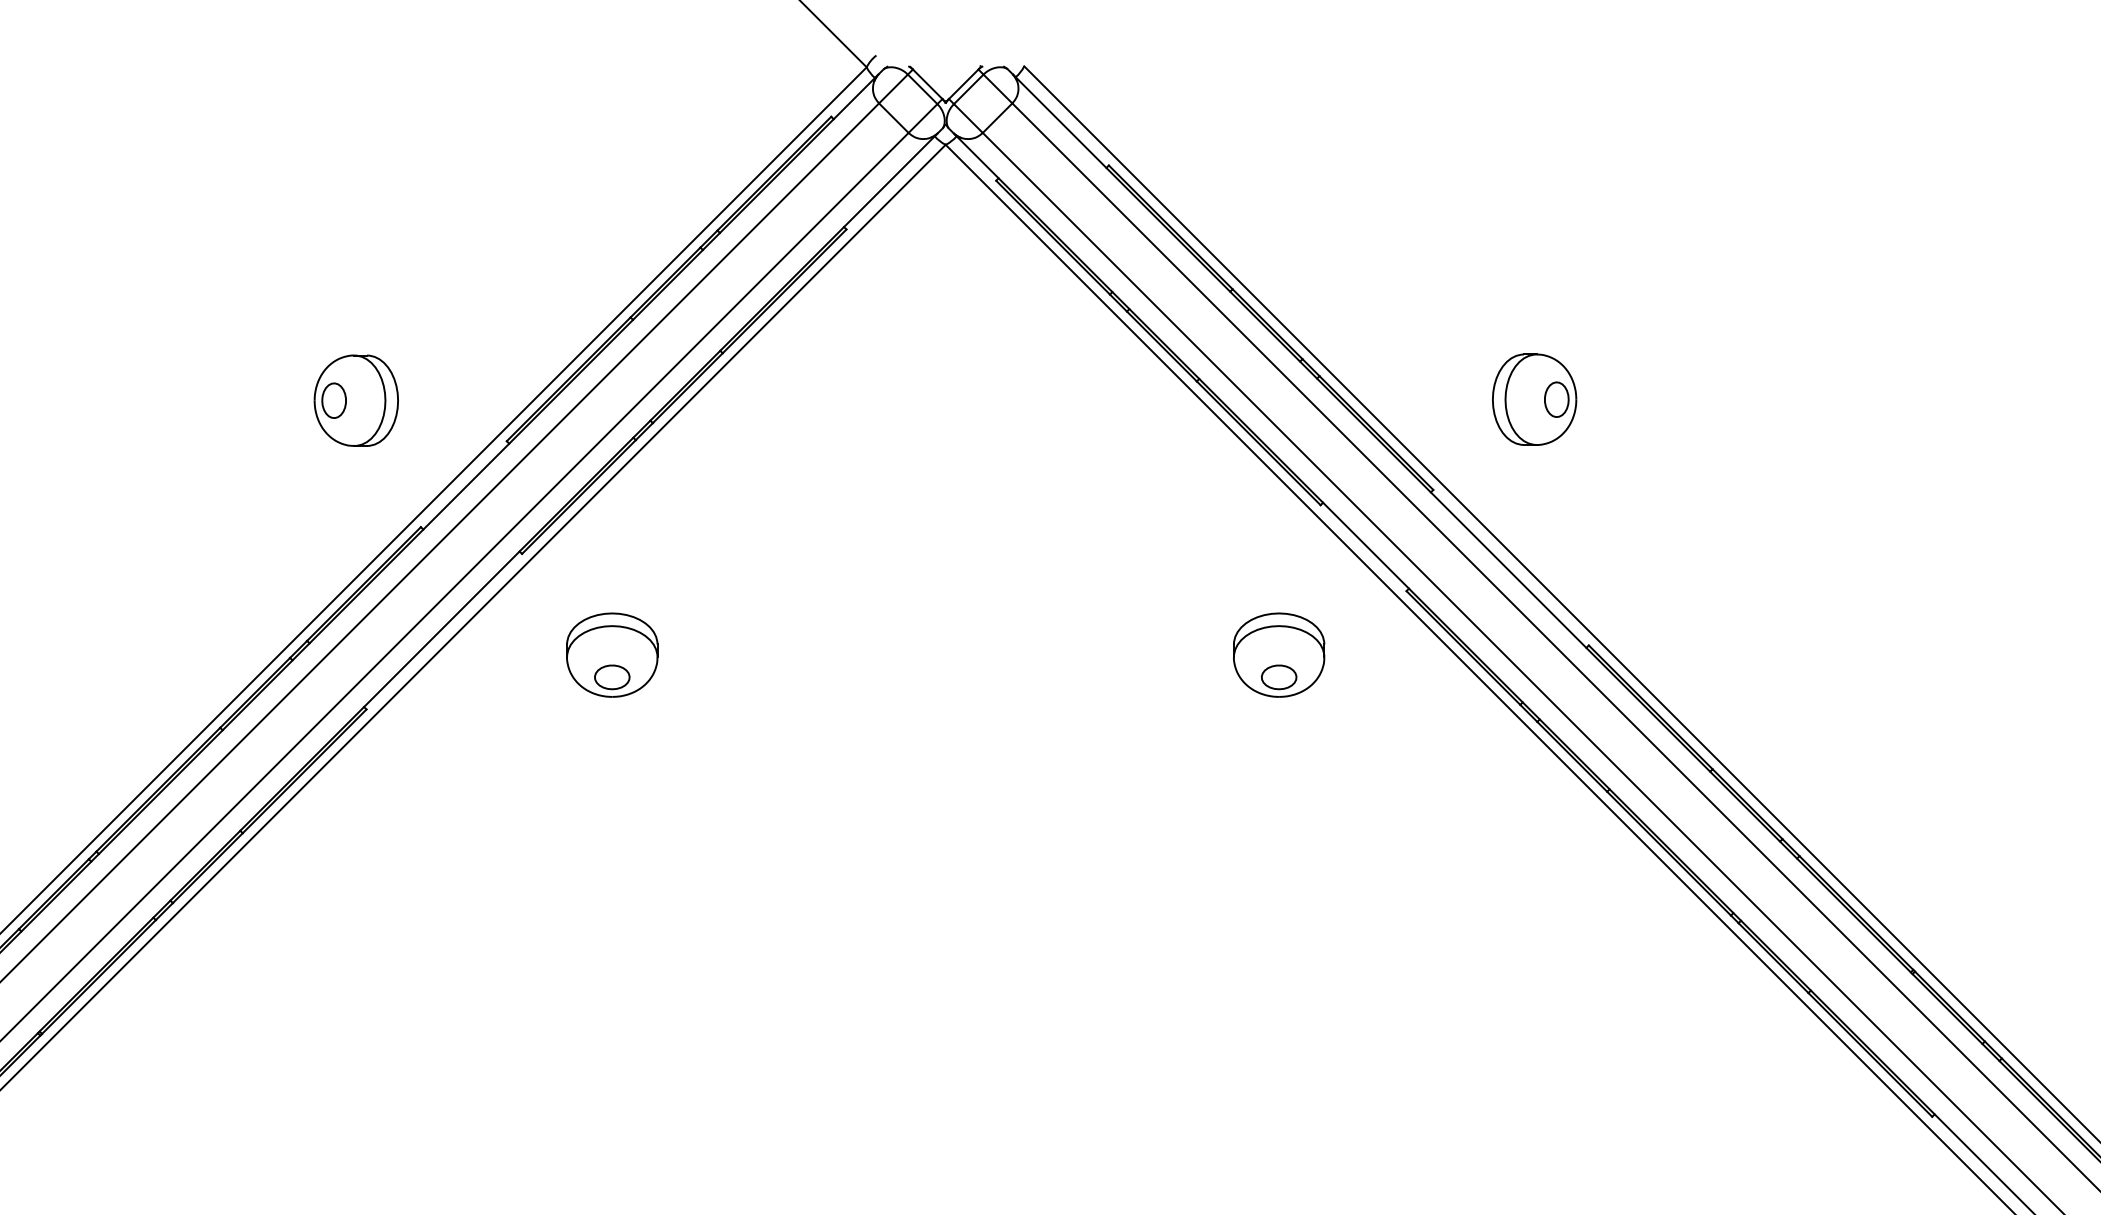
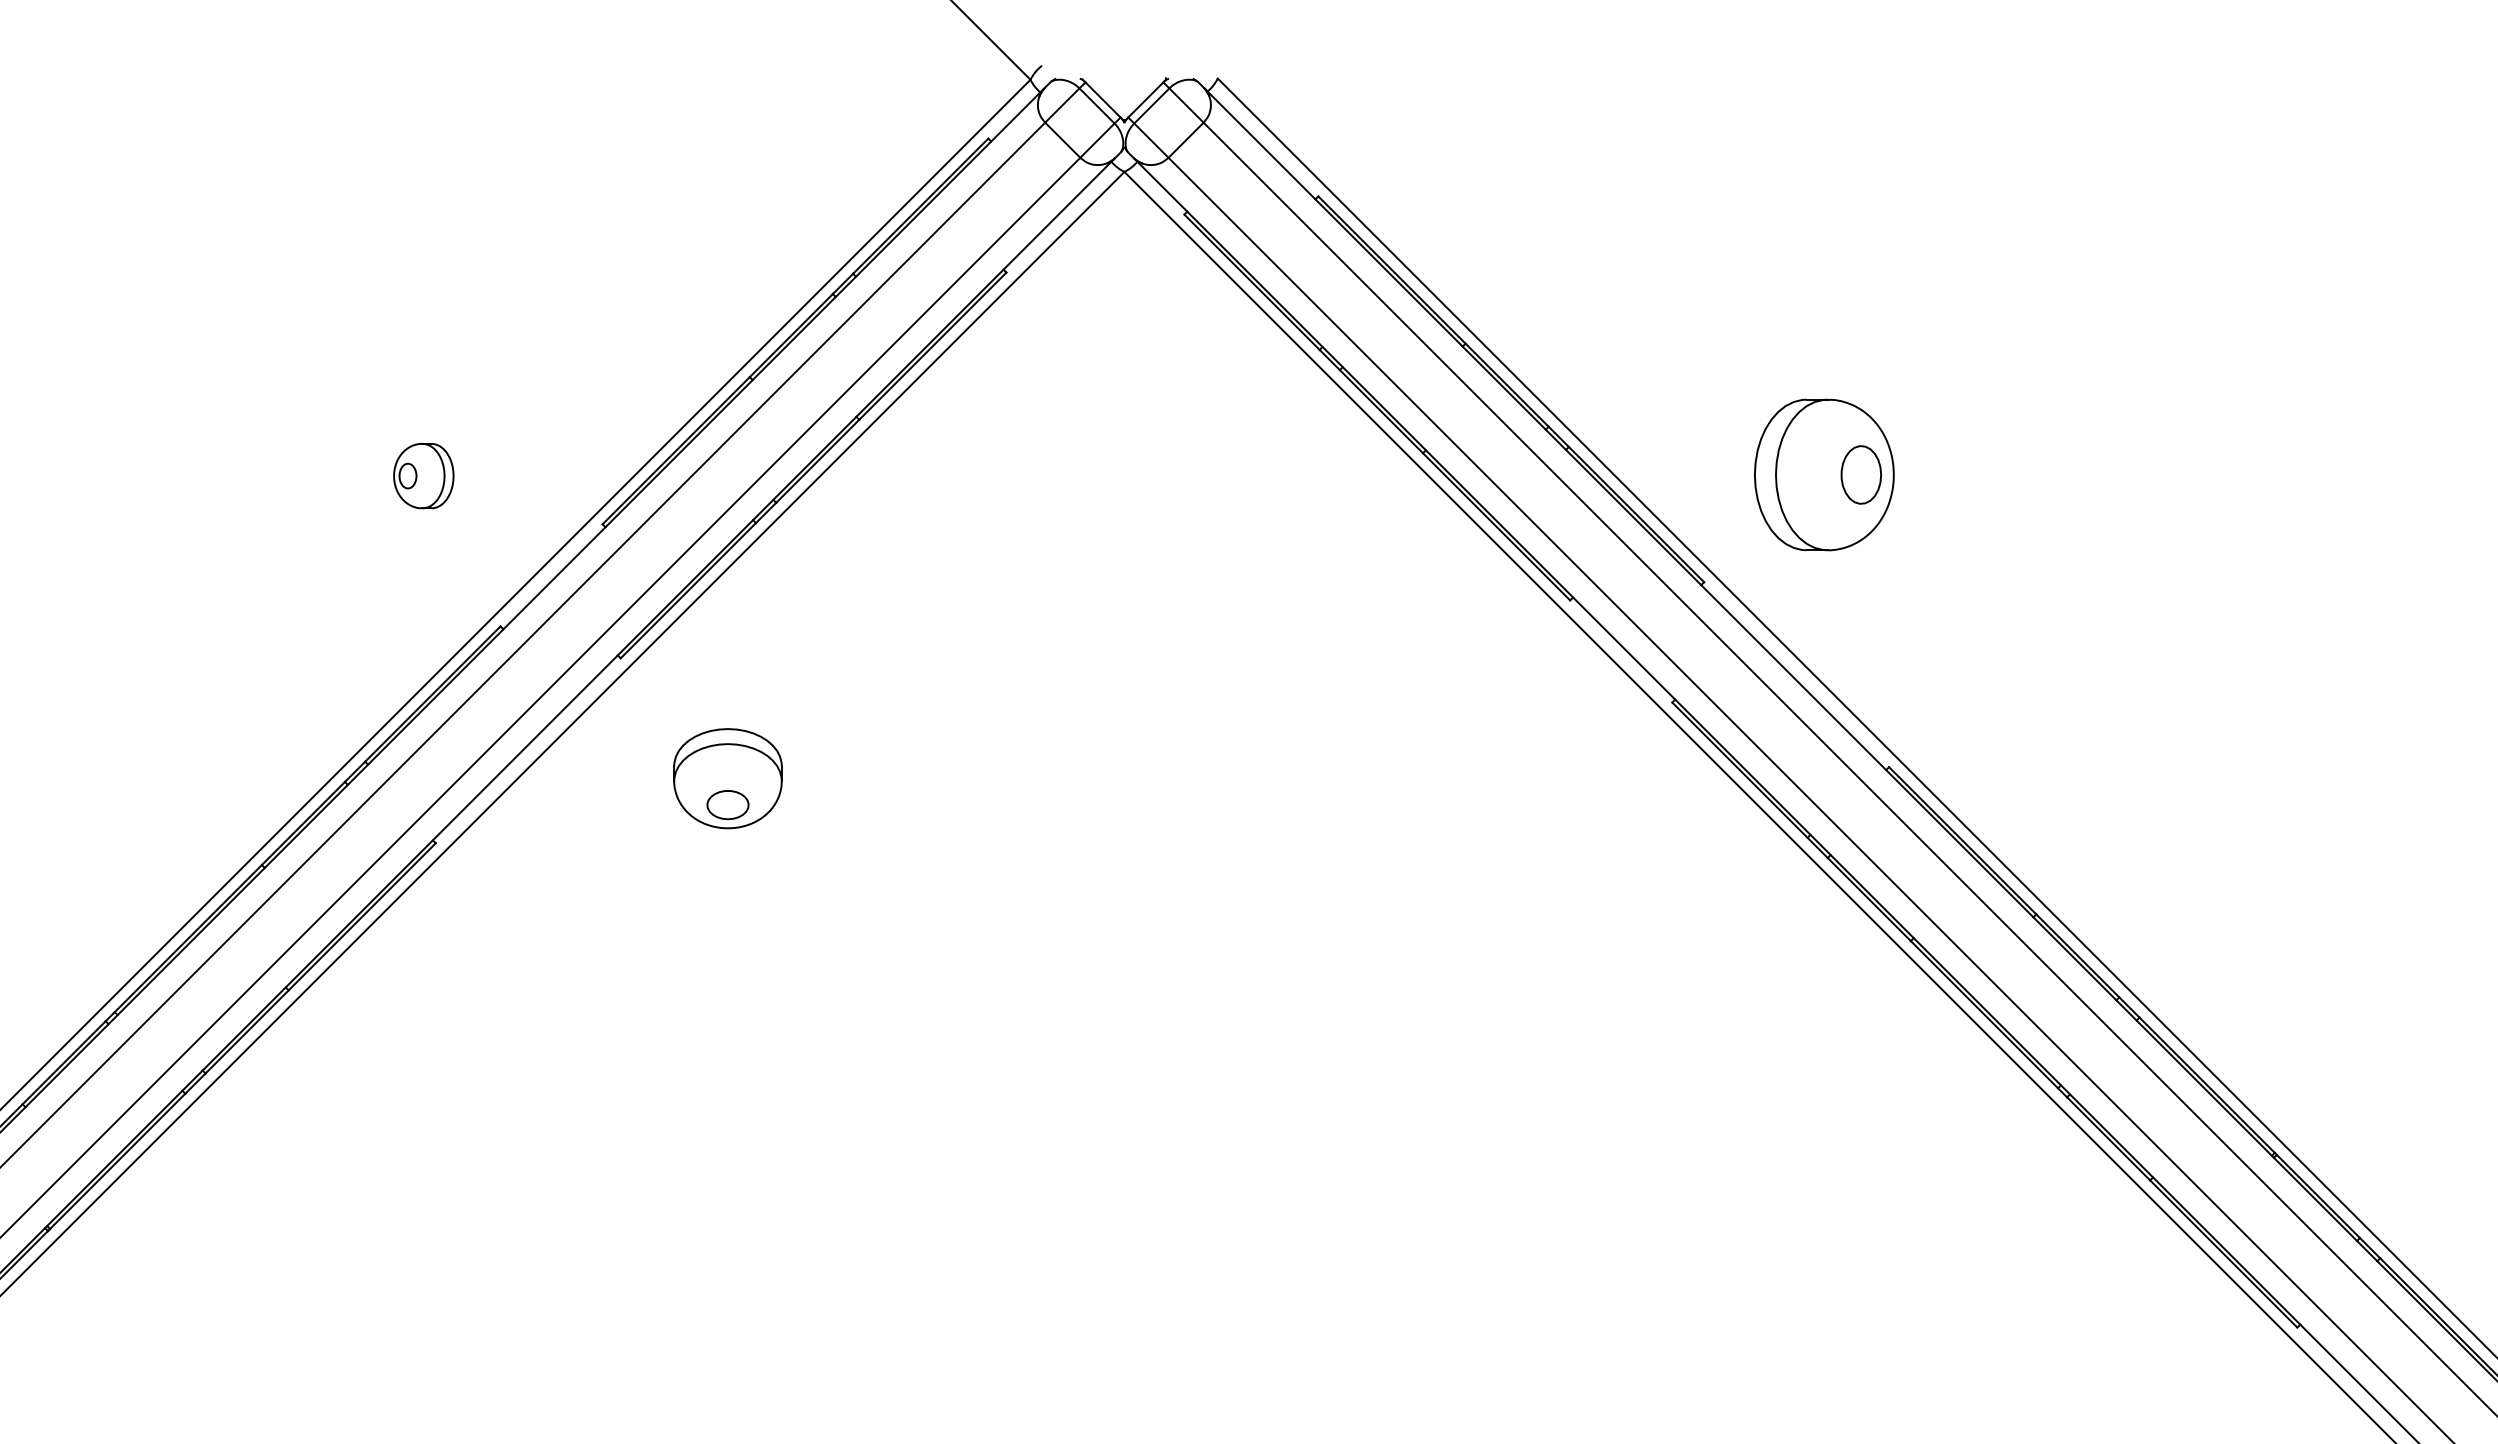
part: (1534, 399) -> (1824, 474), size x1.4
part: (356, 400) -> (423, 475), size x0.6
part: (1278, 655) -> (1520, 778), removed

